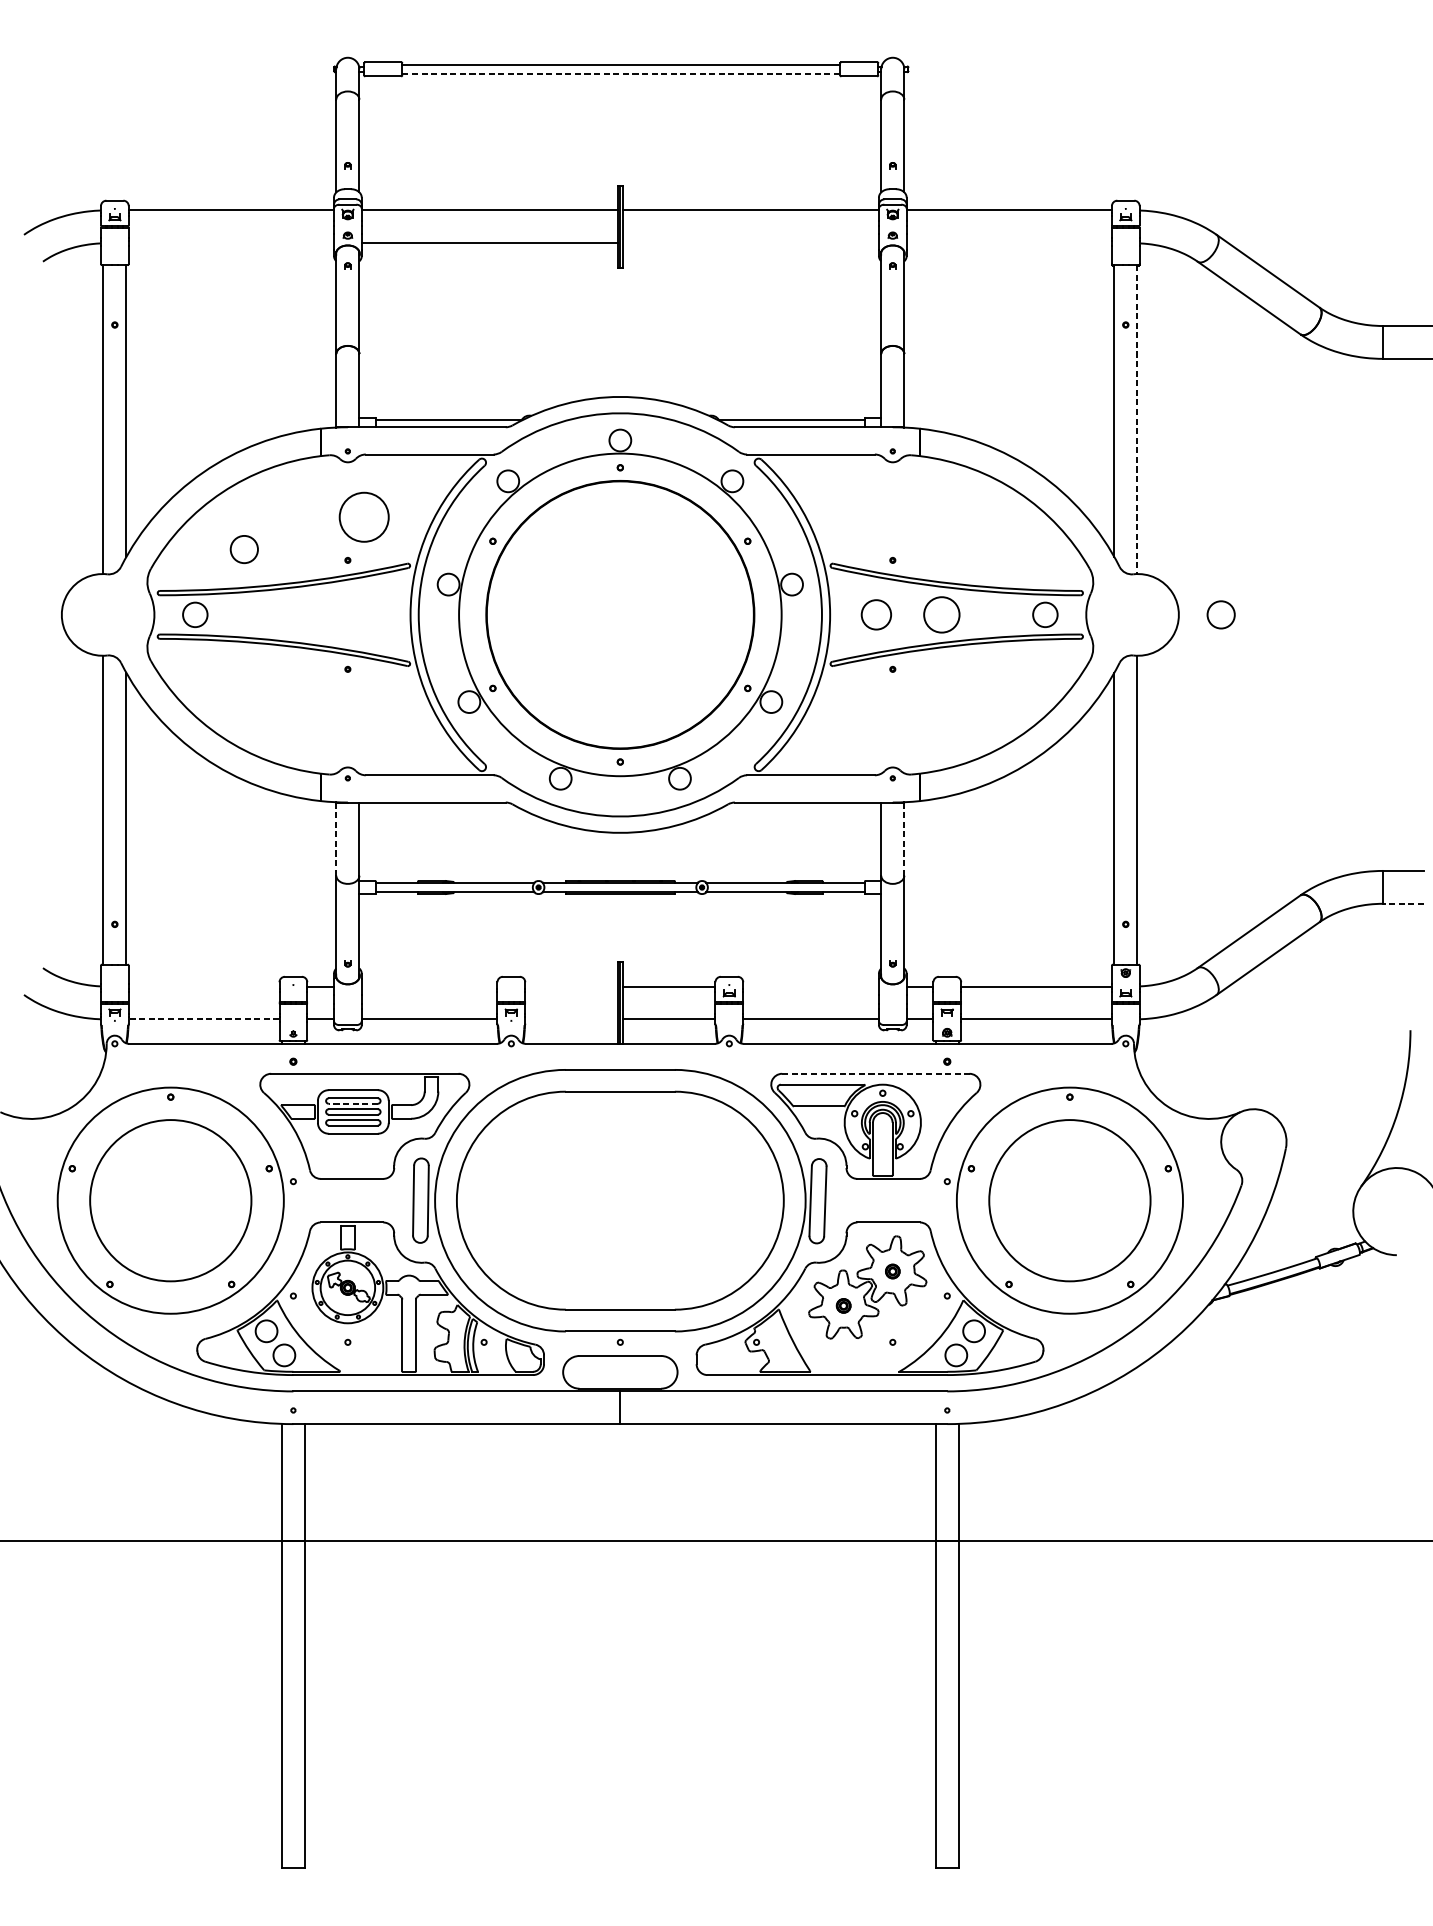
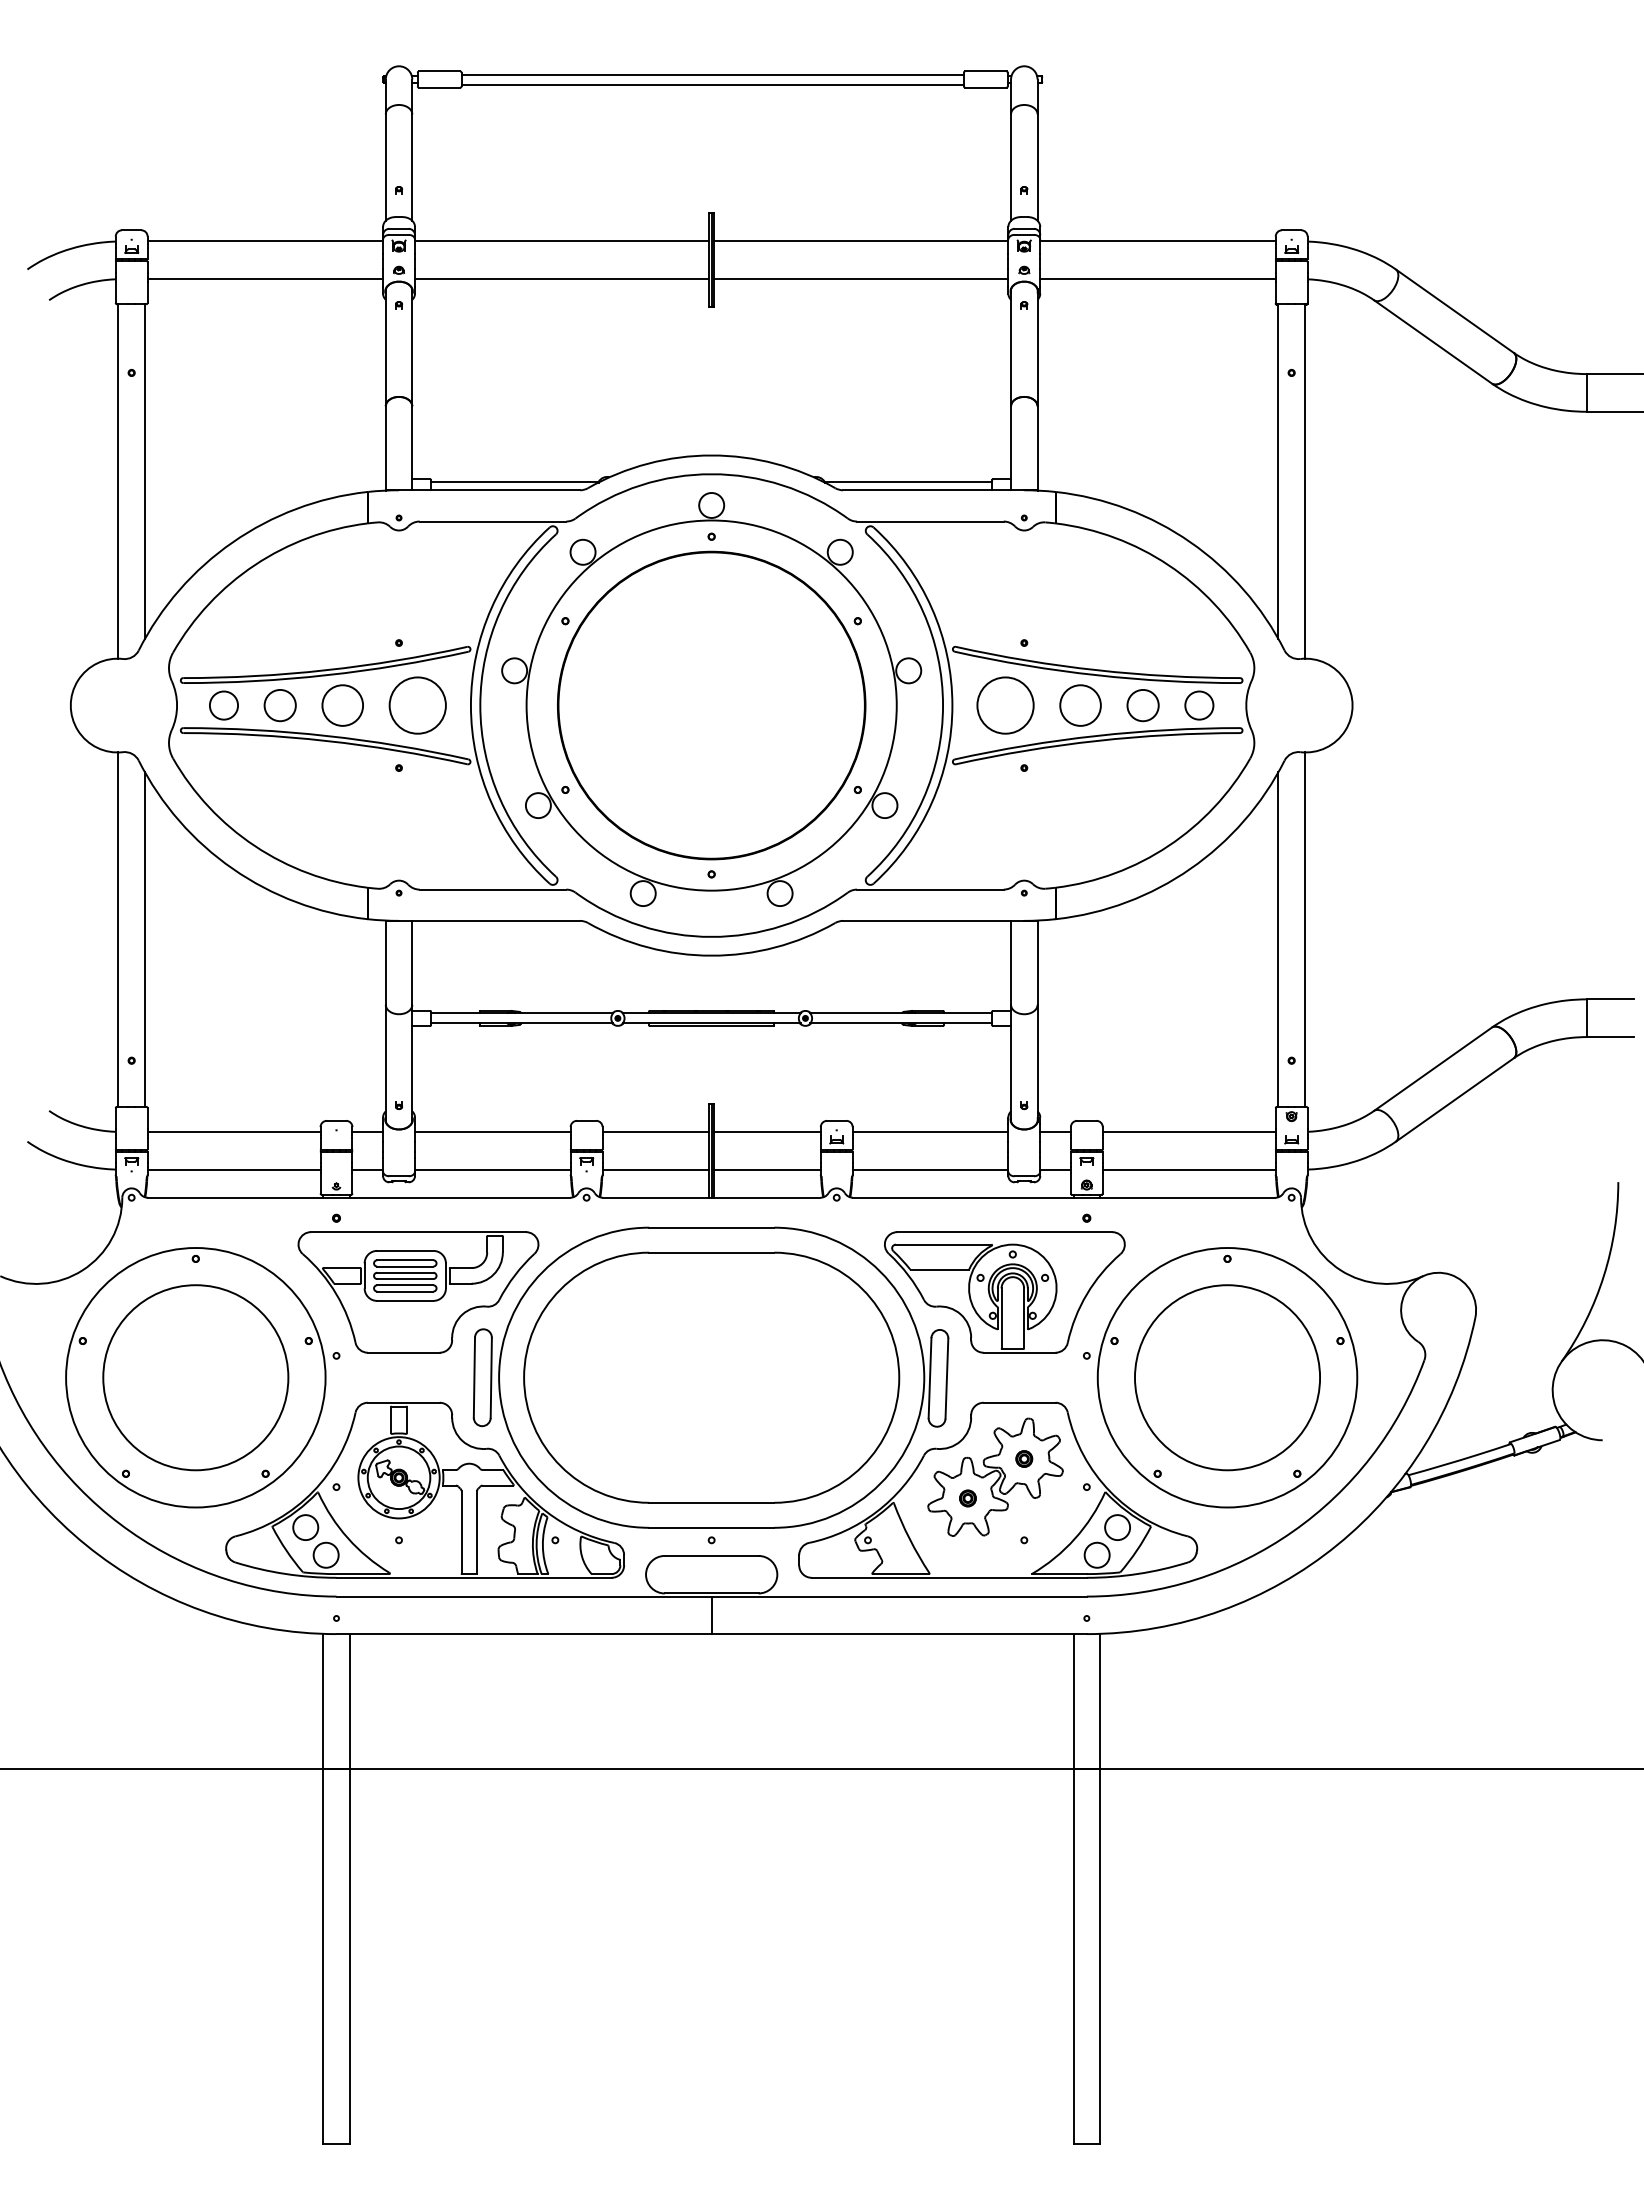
line: (621, 73) -> (713, 84), dashed -> solid
line: (231, 243) -> (265, 279), added
line: (750, 243) -> (861, 279), added
line: (1008, 243) -> (1157, 279), added
line: (1136, 419) -> (1304, 481), dashed -> solid
circle: (363, 517) -> (417, 705), moved
circle: (243, 549) -> (279, 705), moved
circle: (298, 614) -> (342, 705), added
circle: (876, 614) -> (1005, 705), size x1.67
circle: (1220, 614) -> (1142, 705), moved
line: (904, 838) -> (1037, 962), dashed -> solid
line: (336, 839) -> (385, 963), dashed -> solid
line: (1402, 904) -> (1609, 1037), dashed -> solid
line: (203, 986) -> (233, 1132), added
line: (429, 986) -> (492, 1132), added
line: (571, 986) -> (655, 1132), added
line: (811, 986) -> (930, 1132), added
line: (203, 1019) -> (233, 1169), dashed -> solid
line: (571, 1019) -> (655, 1169), added
line: (875, 1074) -> (1004, 1232), dashed -> solid
line: (352, 1103) -> (404, 1266), dashed -> solid

